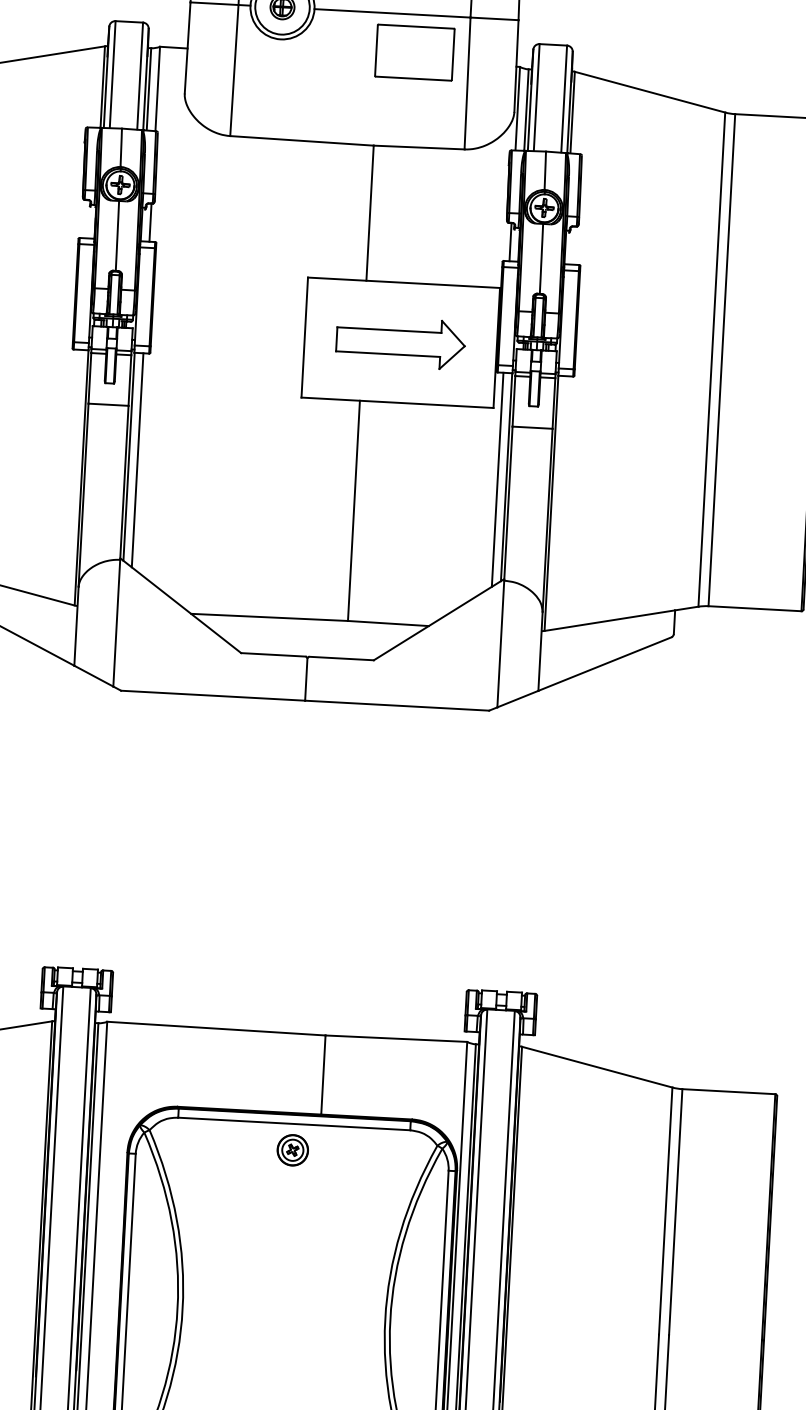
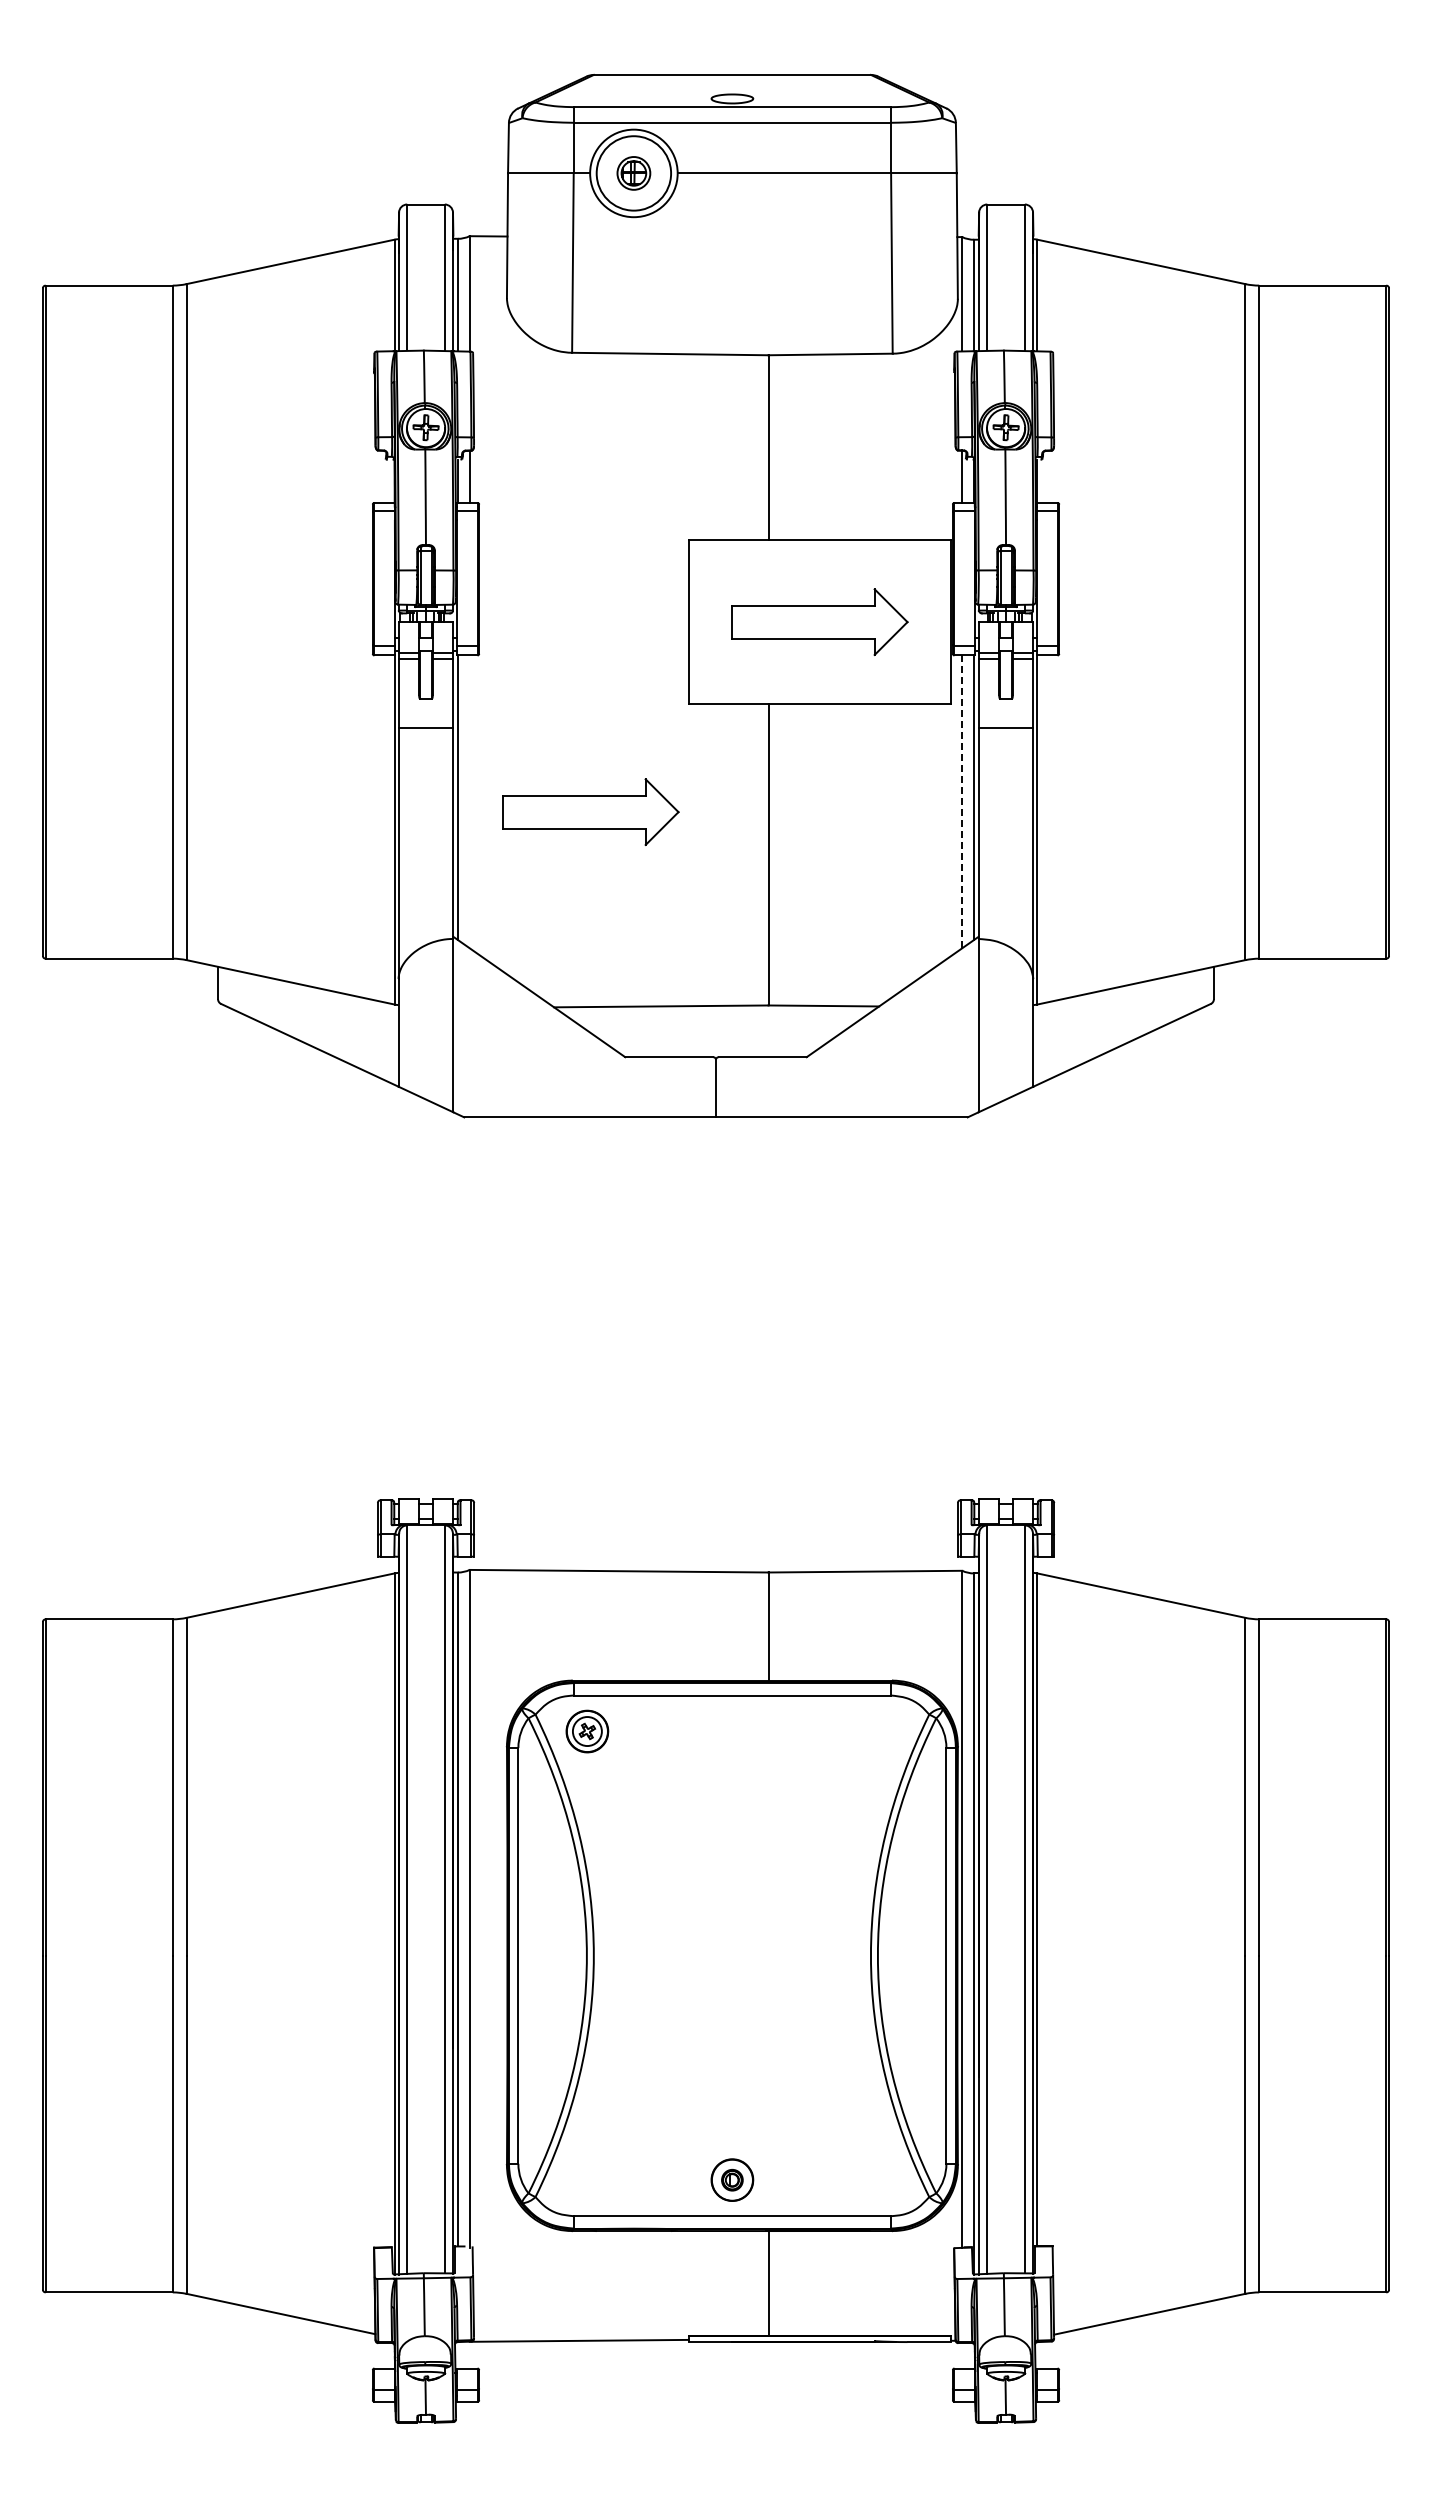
part: (414, 52) -> (817, 225), removed
line: (137, 460) -> (469, 801), removed
part: (225, 472) -> (590, 811), added
line: (497, 479) -> (962, 801), solid -> dashed
part: (292, 1150) -> (587, 1731), moved

